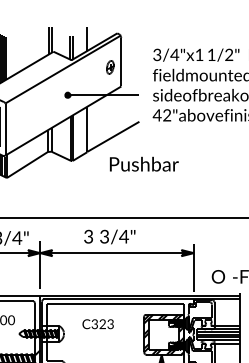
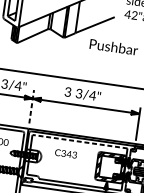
line: (40, 264) -> (31, 106), solid -> dashed
line: (115, 304) -> (80, 141), solid -> dashed
text: (102, 324) -> (69, 154), C323 -> C343

